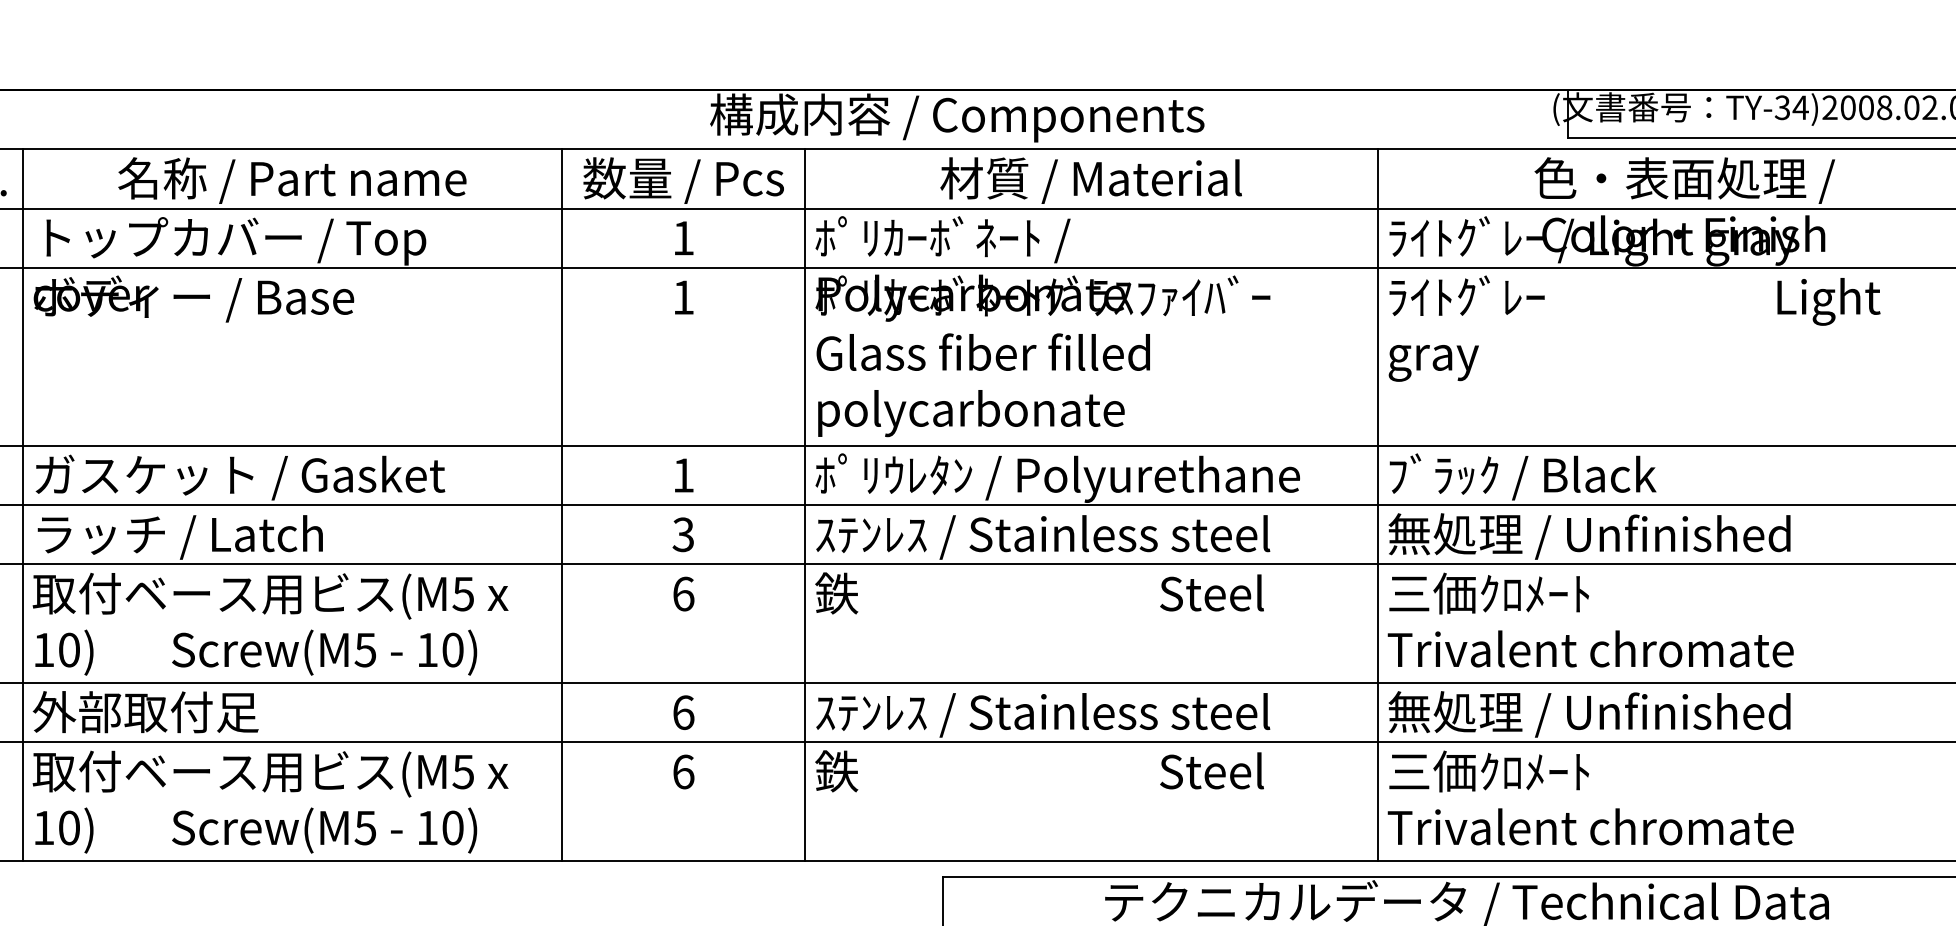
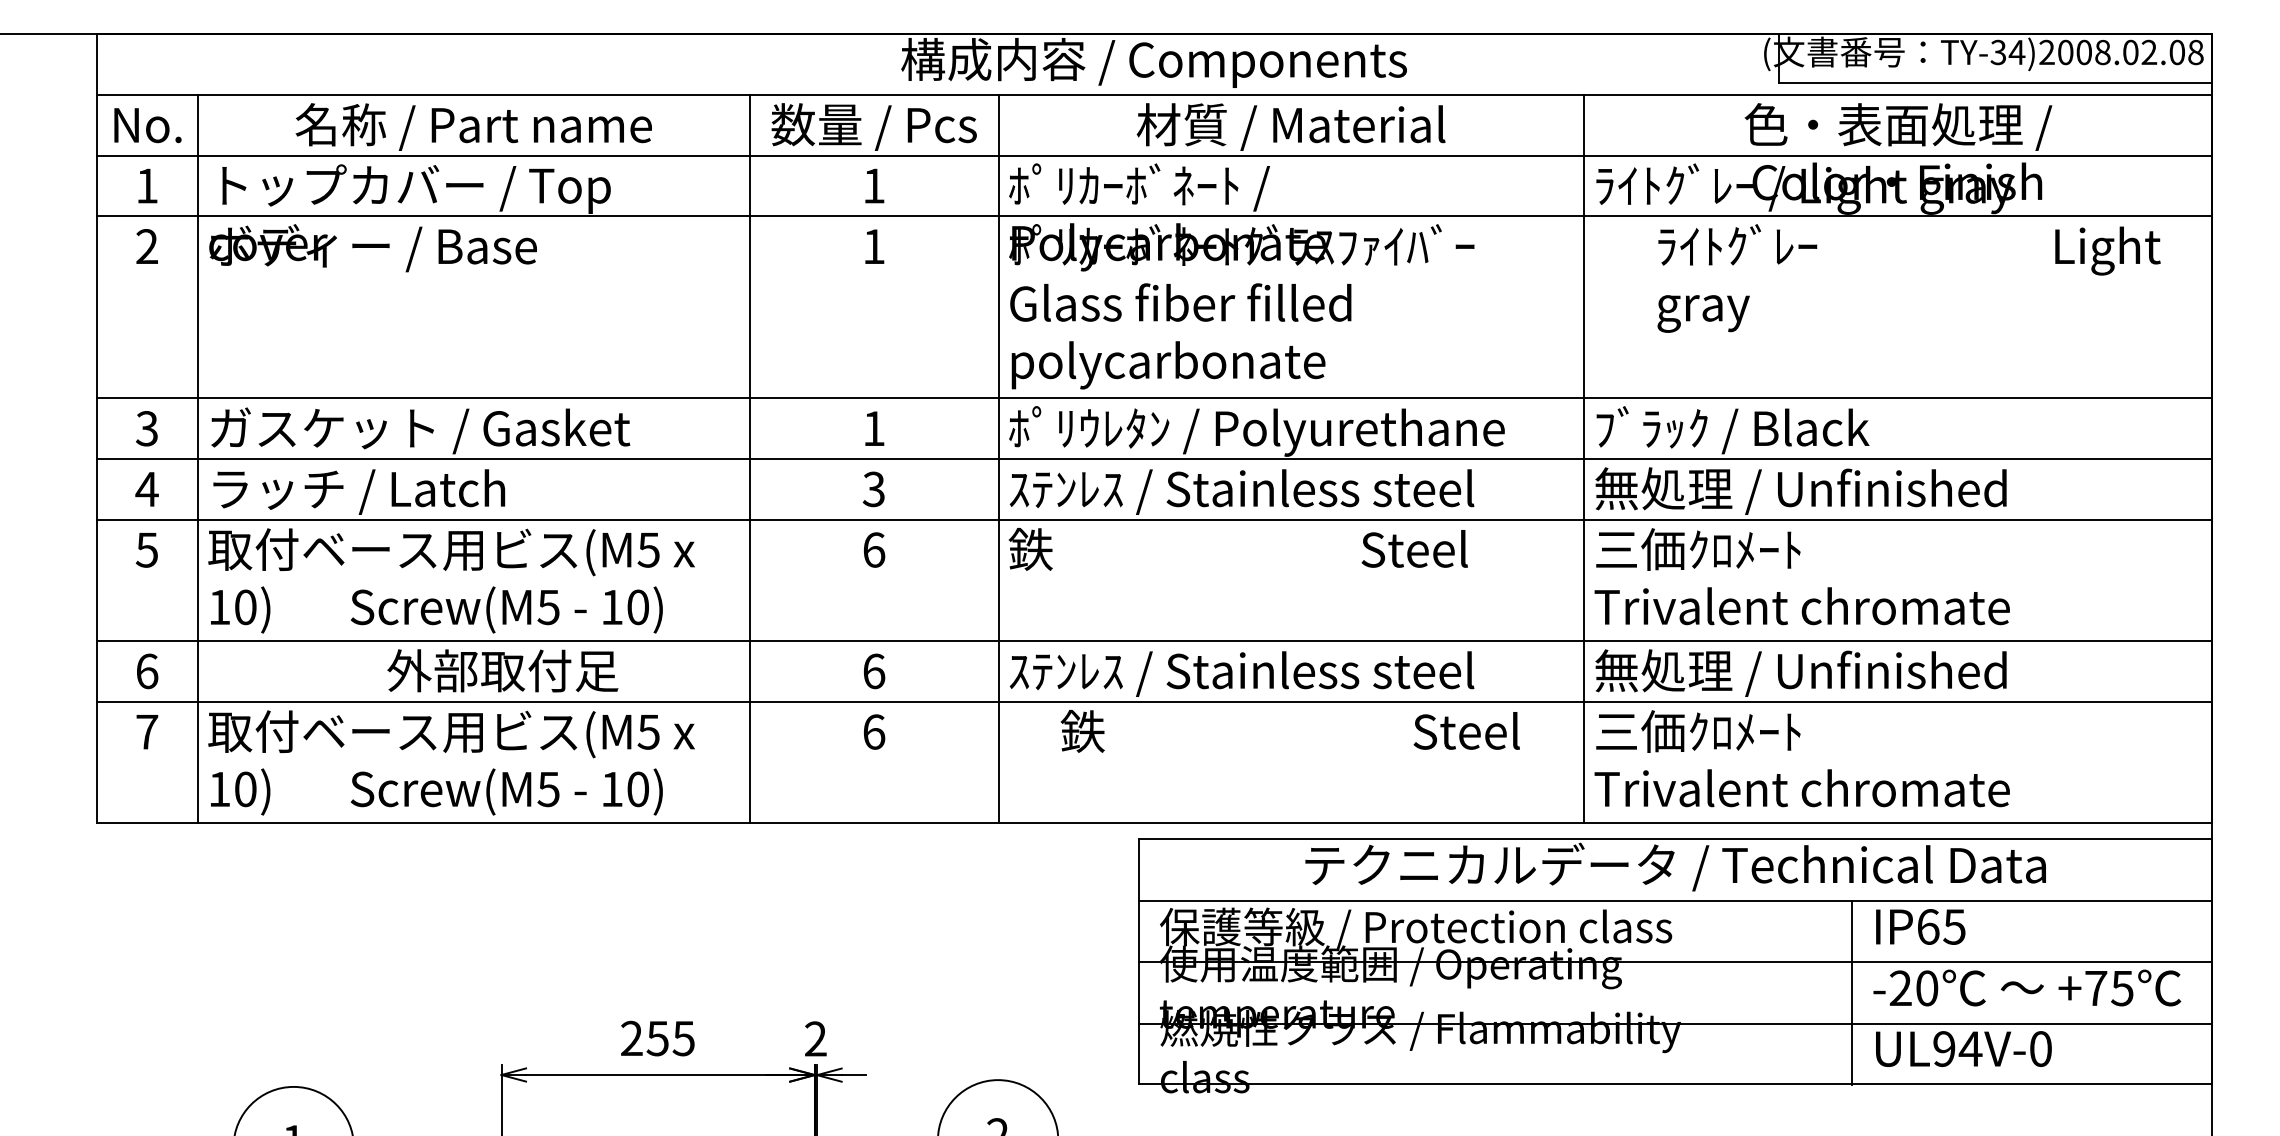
text: (1634, 328) -> (1908, 278), moved
text: (145, 711) -> (502, 670), moved
text: (1038, 771) -> (1289, 731), moved

